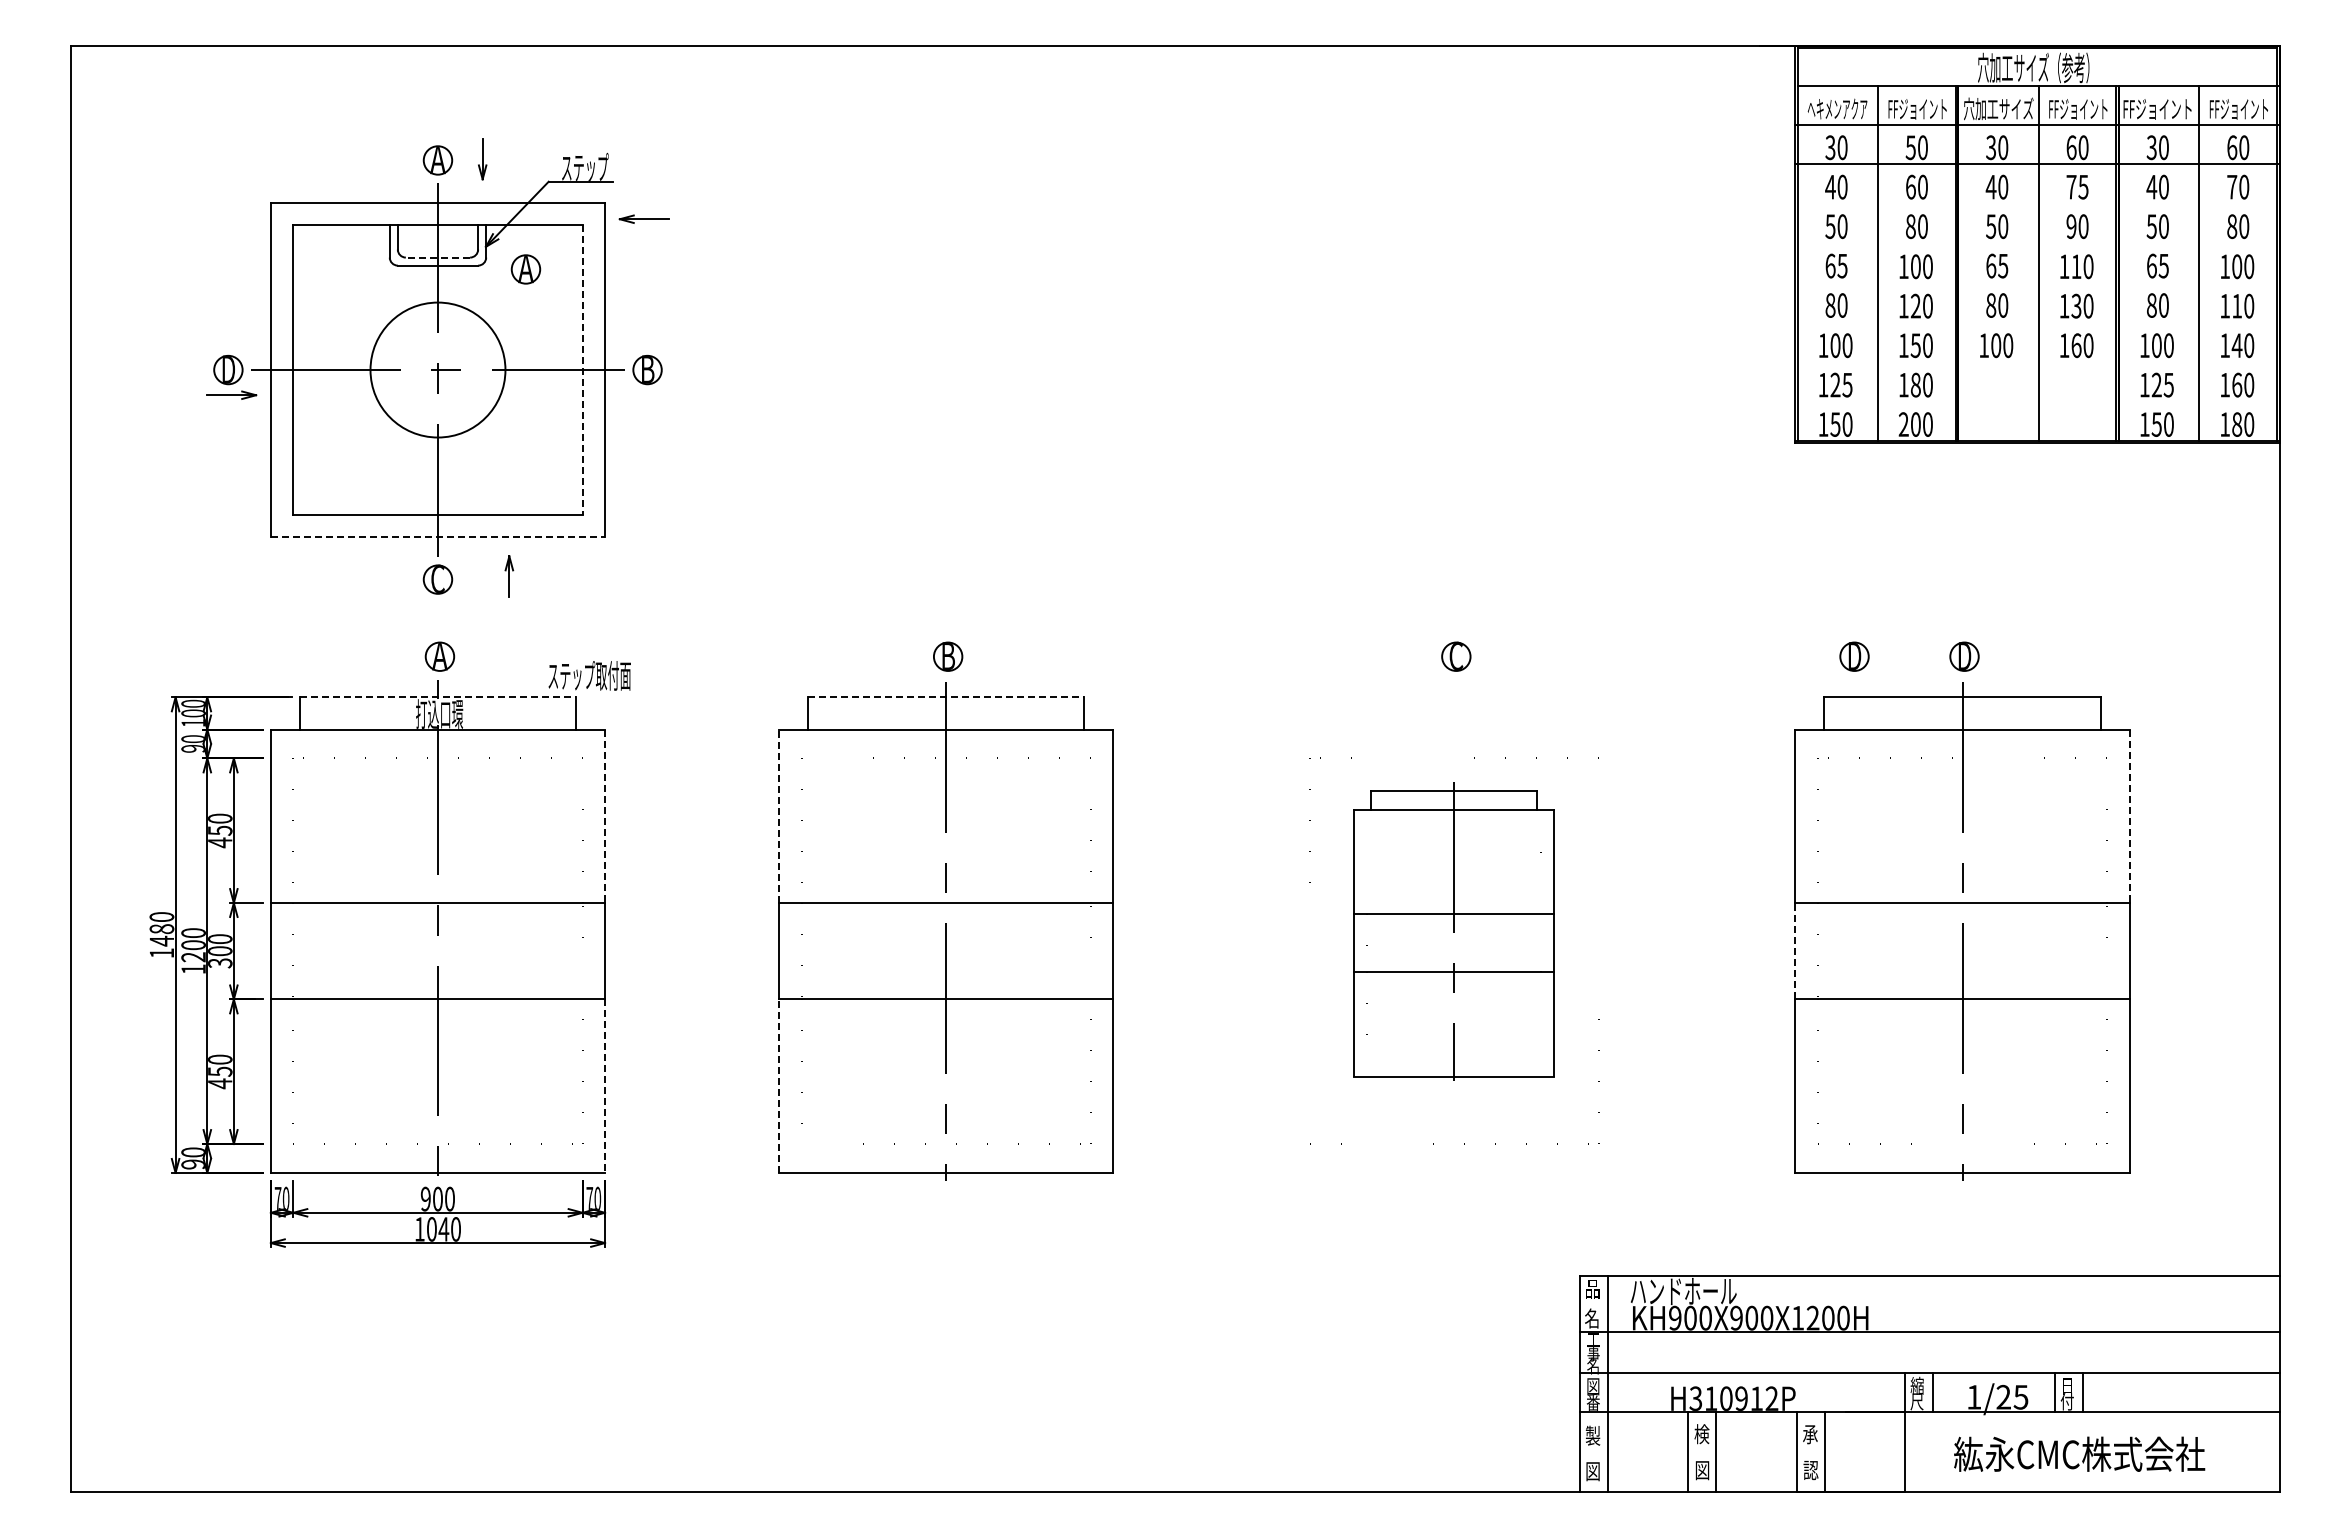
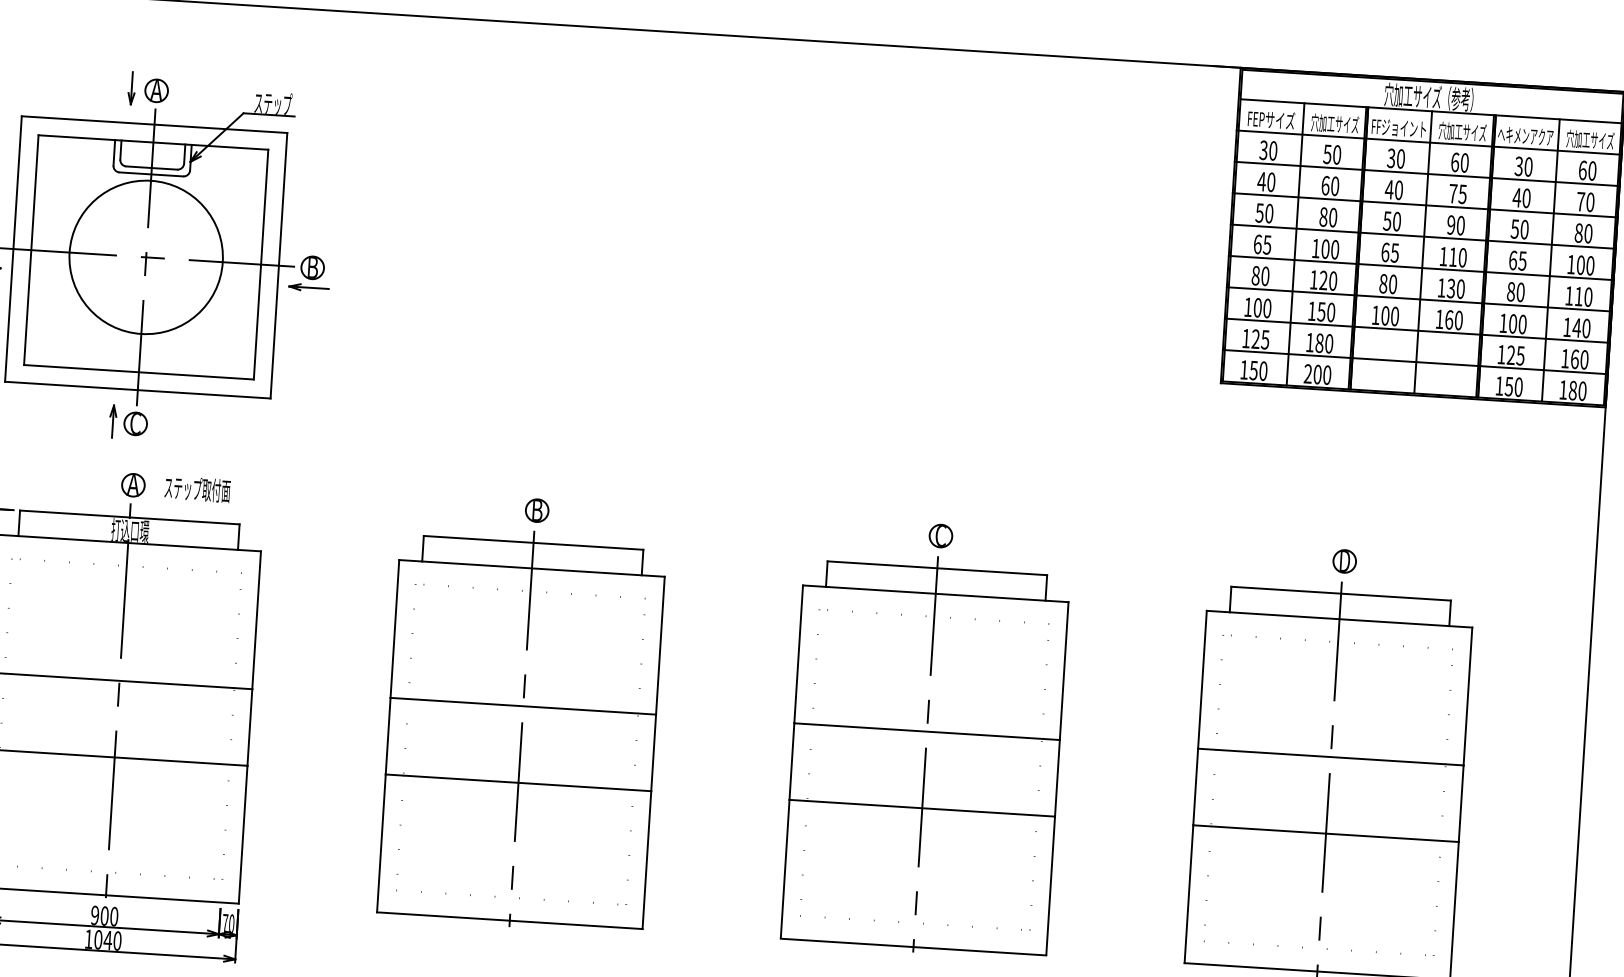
text: (1837, 108) -> (1271, 119), ヘキメンアクア -> FEPサイズ
text: (1917, 108) -> (1334, 123), FFジョイント -> 穴加工サイズ
text: (1998, 108) -> (1399, 127), 穴加工サイズ -> FFジョイント
text: (2078, 108) -> (1462, 131), FFジョイント -> 穴加工サイズ
text: (2157, 108) -> (1525, 135), FFジョイント -> ヘキメンアクア
text: (2239, 108) -> (1590, 139), FFジョイント -> 穴加工サイズ
part: (482, 159) -> (131, 88), moved
line: (2037, 203) -> (1425, 205), added
part: (643, 218) -> (308, 287), moved
line: (2037, 243) -> (1423, 236), added
line: (437, 257) -> (151, 167), dashed -> solid
part: (525, 269) -> (220, 181), removed
line: (2037, 282) -> (1421, 267), added
line: (2037, 322) -> (1419, 299), added
line: (2037, 361) -> (1417, 330), added
circle: (437, 369) -> (145, 256), size x1.43
line: (582, 370) -> (260, 264), dashed -> solid
line: (2037, 401) -> (1415, 362), added
line: (438, 537) -> (138, 390), dashed -> solid
part: (509, 576) -> (113, 421), moved
part: (1854, 656) -> (1257, 555), removed
text: (589, 675) -> (197, 489), moved
line: (438, 697) -> (130, 517), dashed -> solid
line: (946, 697) -> (533, 542), dashed -> solid
line: (605, 816) -> (256, 620), dashed -> solid
line: (779, 816) -> (395, 629), dashed -> solid
line: (2129, 816) -> (1467, 696), dashed -> solid
part: (1453, 931) -> (924, 754), size x1.67
line: (1795, 950) -> (1195, 786), dashed -> solid
line: (605, 1086) -> (243, 835), dashed -> solid
line: (779, 1086) -> (381, 843), dashed -> solid

